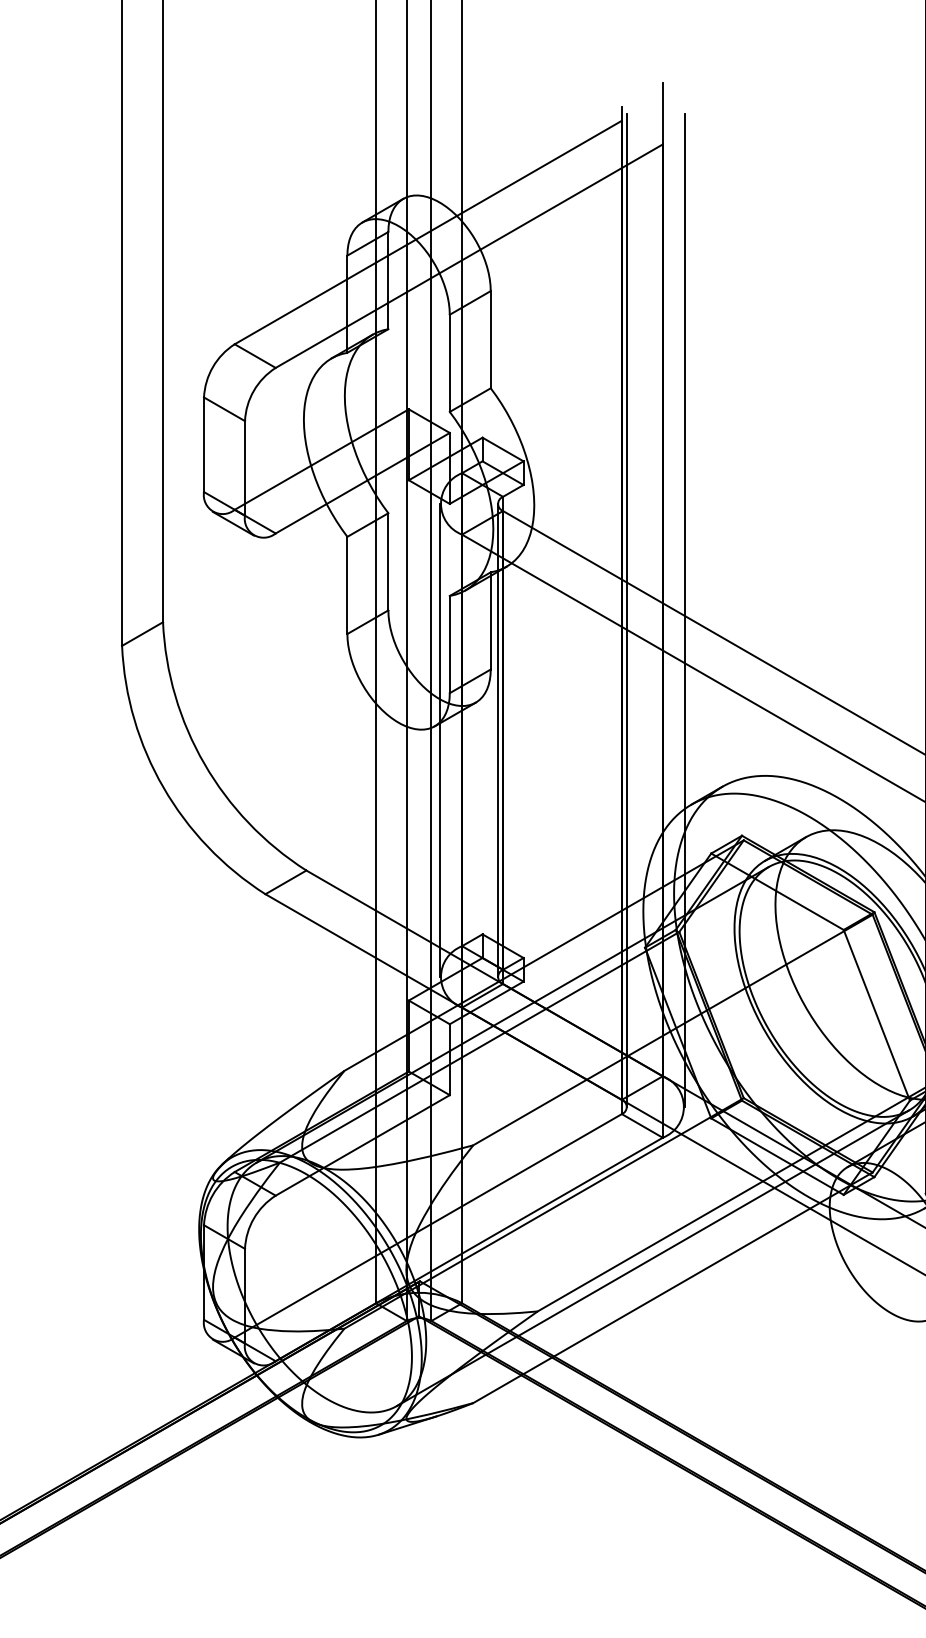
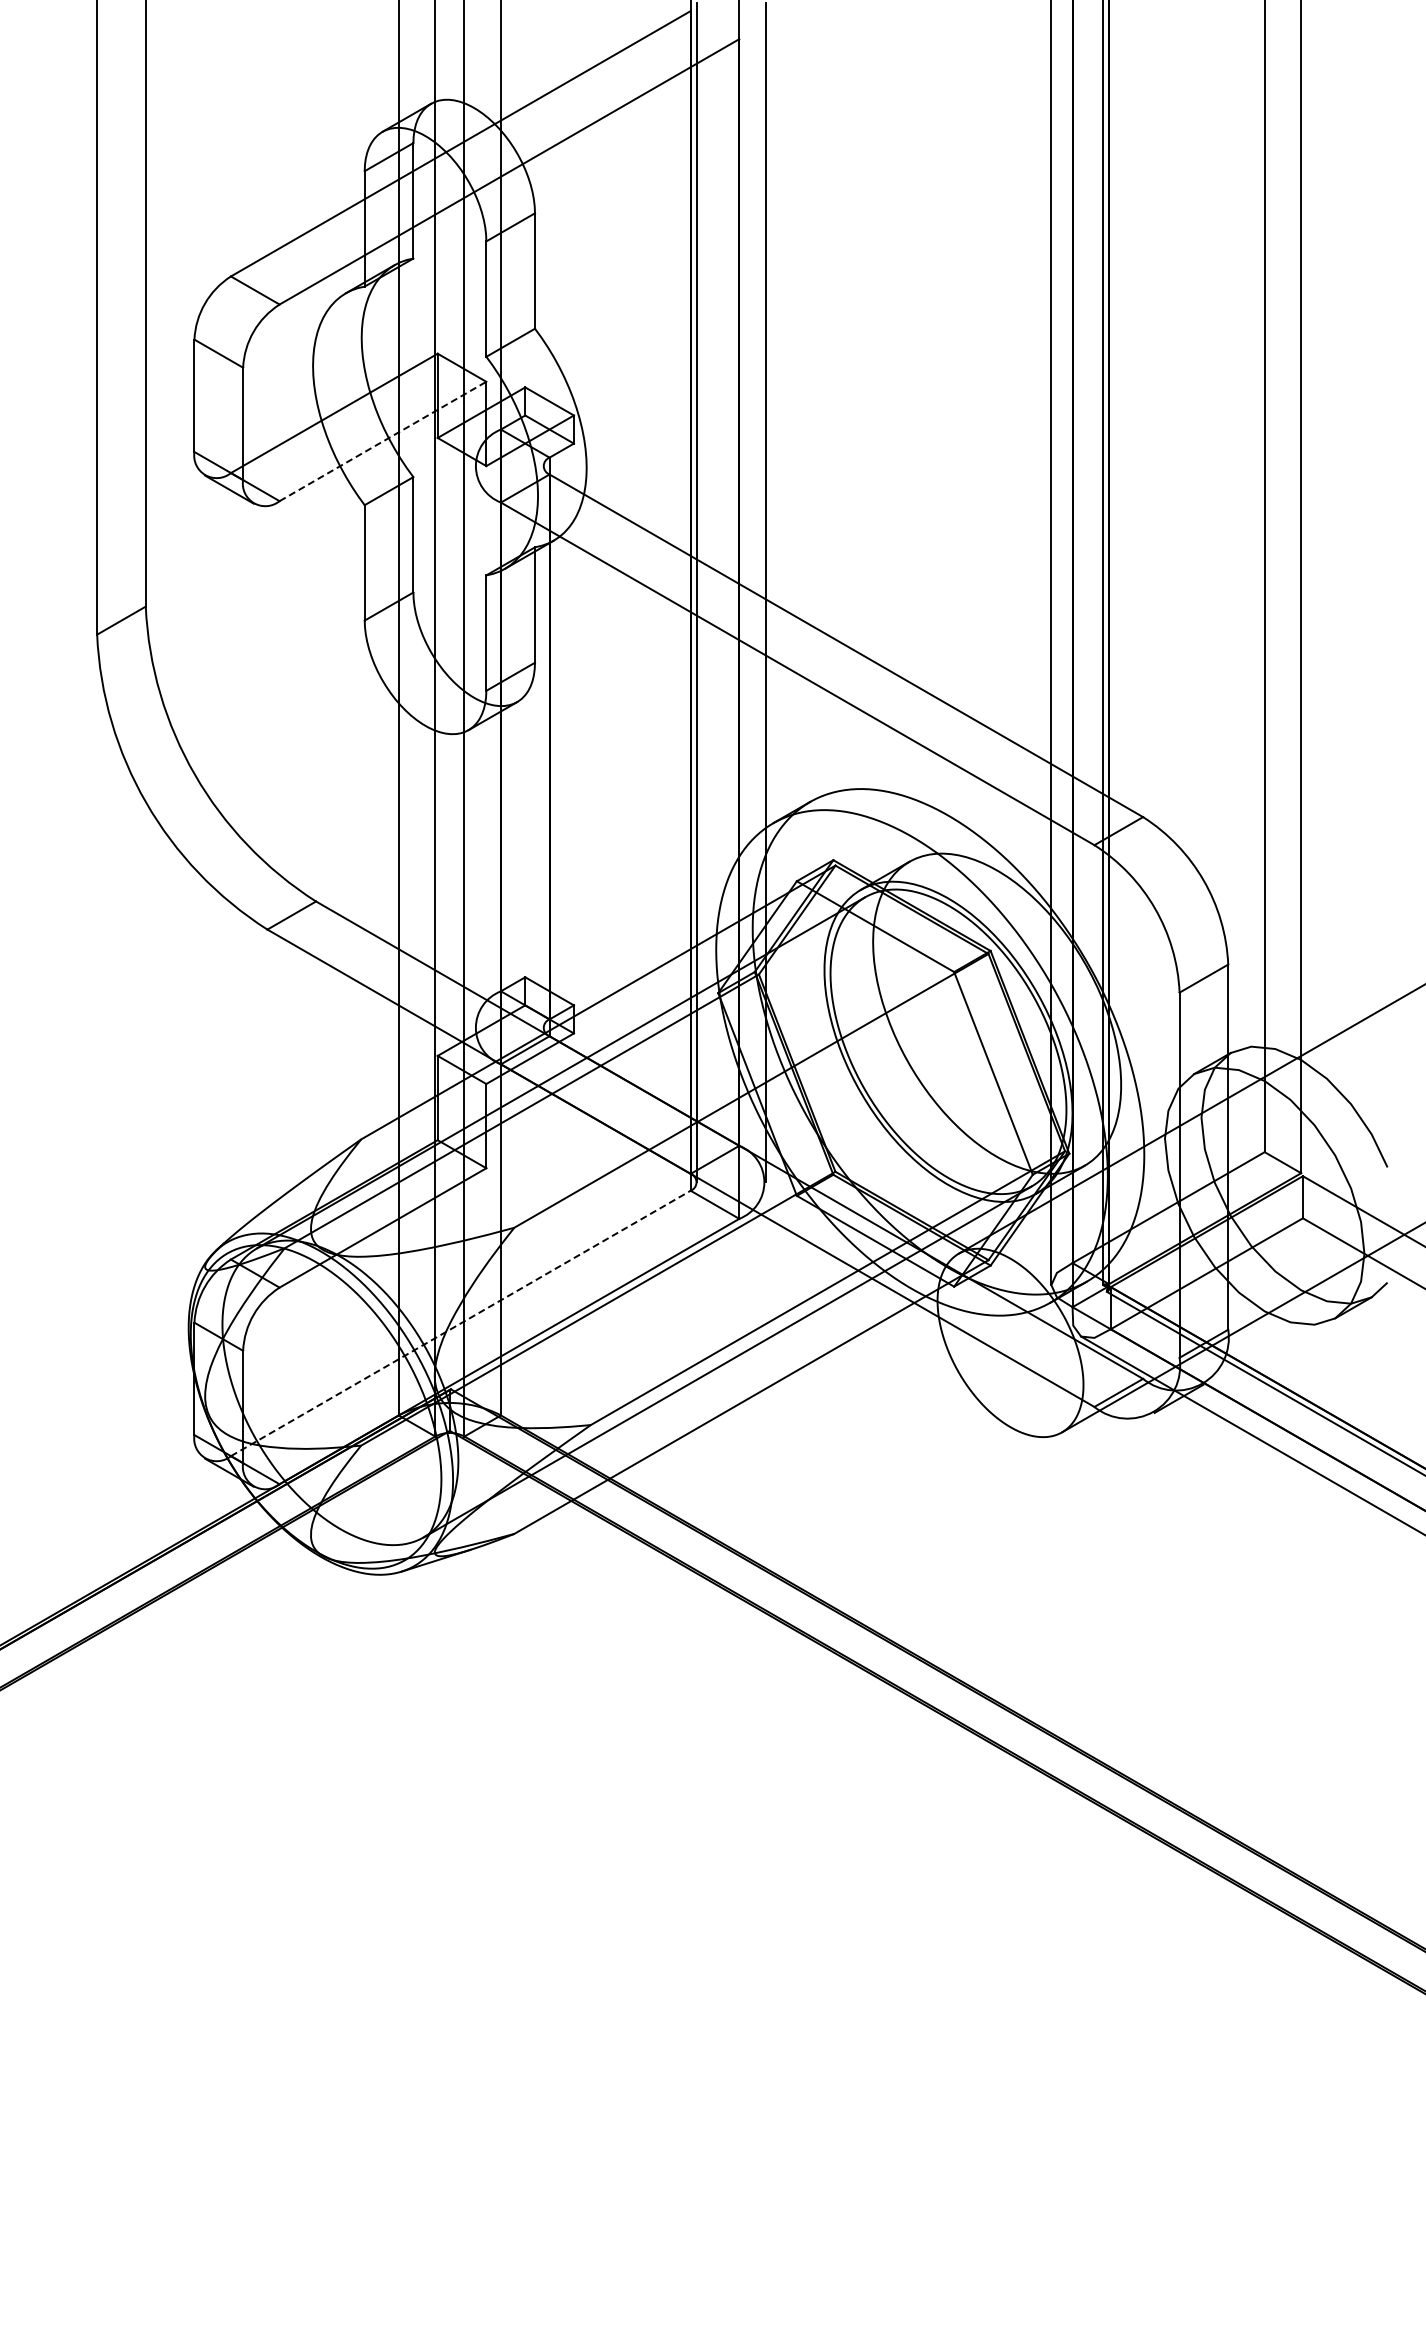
line: (363, 483) -> (383, 441), solid -> dashed
line: (439, 740) -> (474, 746), removed
line: (497, 740) -> (543, 746), removed
line: (428, 1225) -> (461, 1323), solid -> dashed

